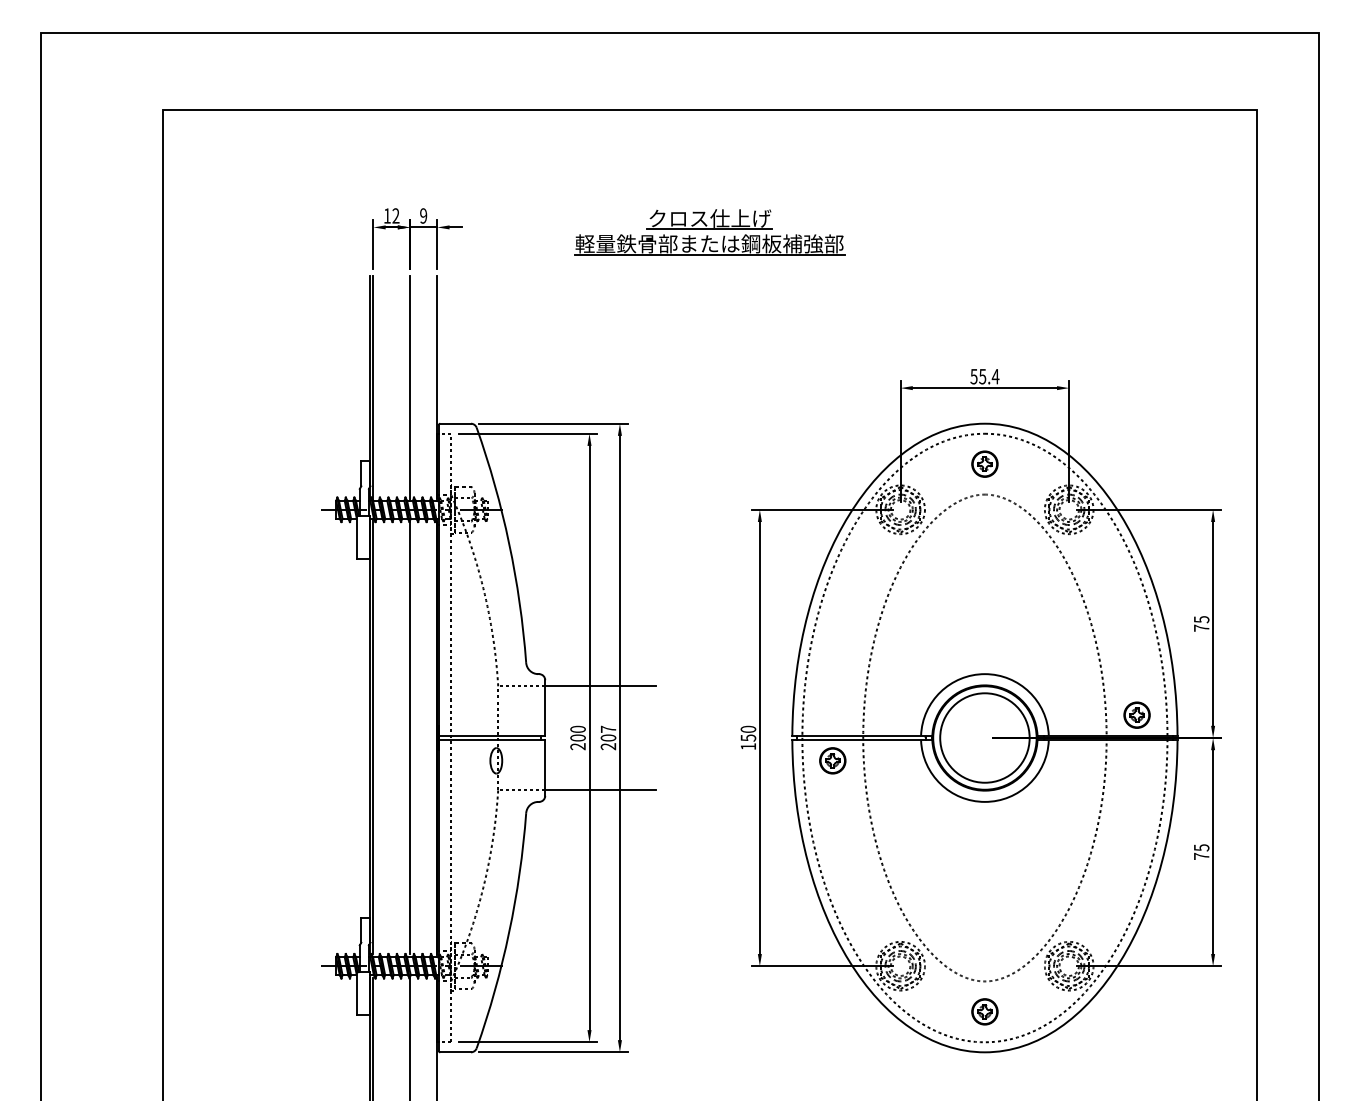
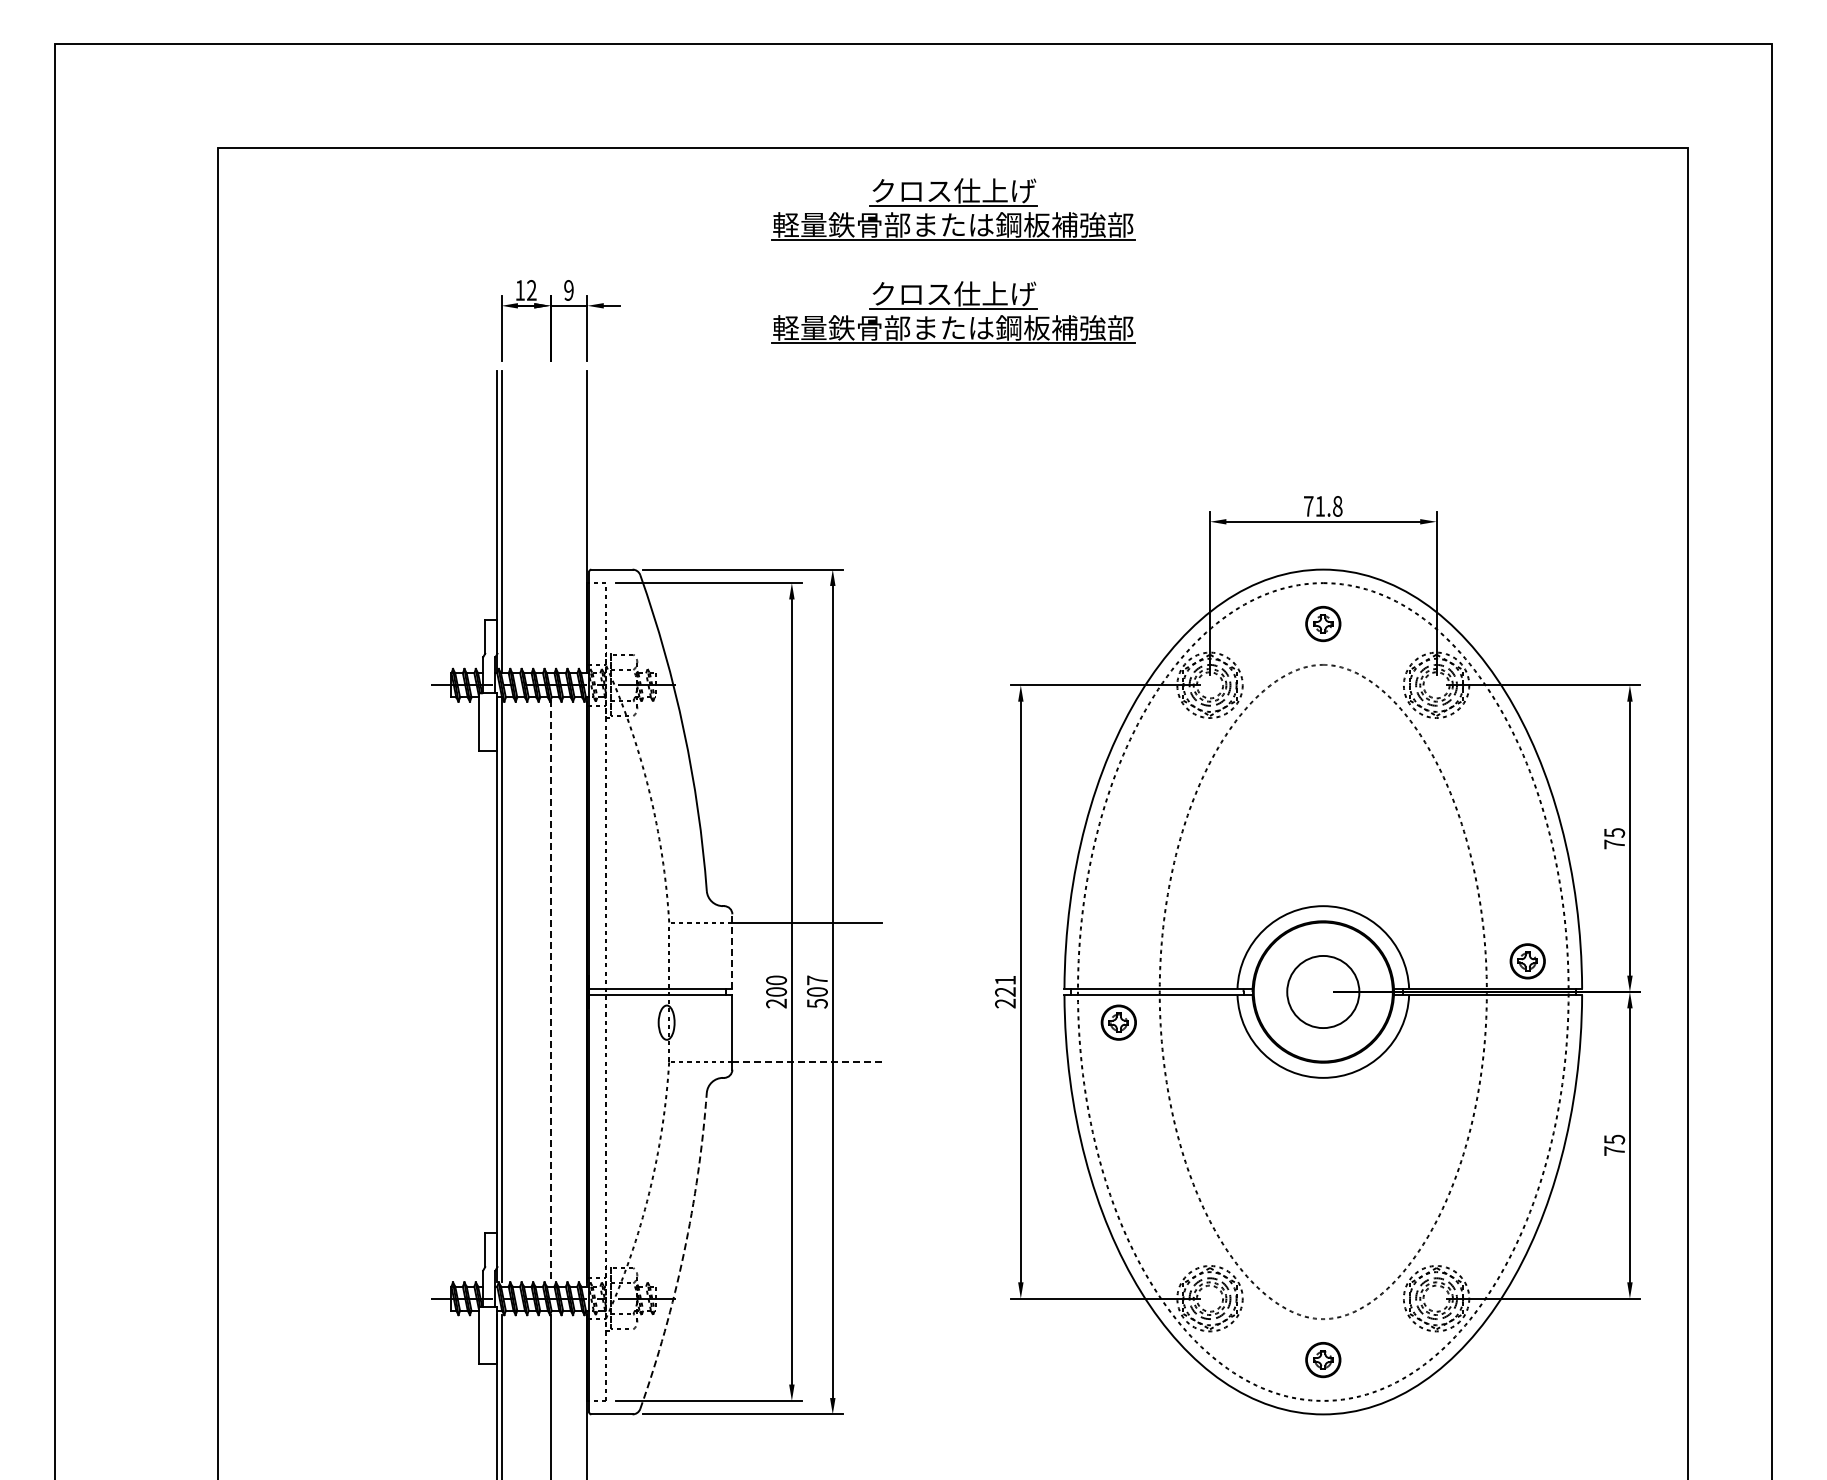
part: (709, 155) -> (953, 209), added
text: (984, 376) -> (1322, 506), 55.4 -> 71.8
line: (409, 388) -> (550, 522), removed
line: (545, 707) -> (732, 951), solid -> dashed
line: (409, 737) -> (550, 991), solid -> dashed
text: (748, 737) -> (1005, 991), 150 -> 221
circle: (985, 737) -> (1323, 991), size x0.6
text: (607, 746) -> (816, 1003), 207 -> 507
line: (601, 789) -> (807, 1061), solid -> dashed
arc: (508, 932) -> (683, 1253), solid -> dashed

